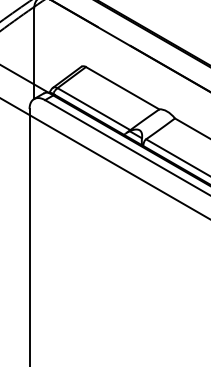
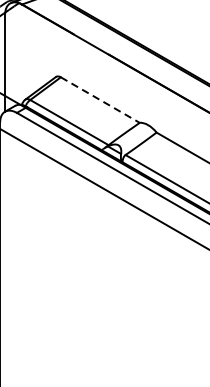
line: (123, 88) -> (101, 100), solid -> dashed

